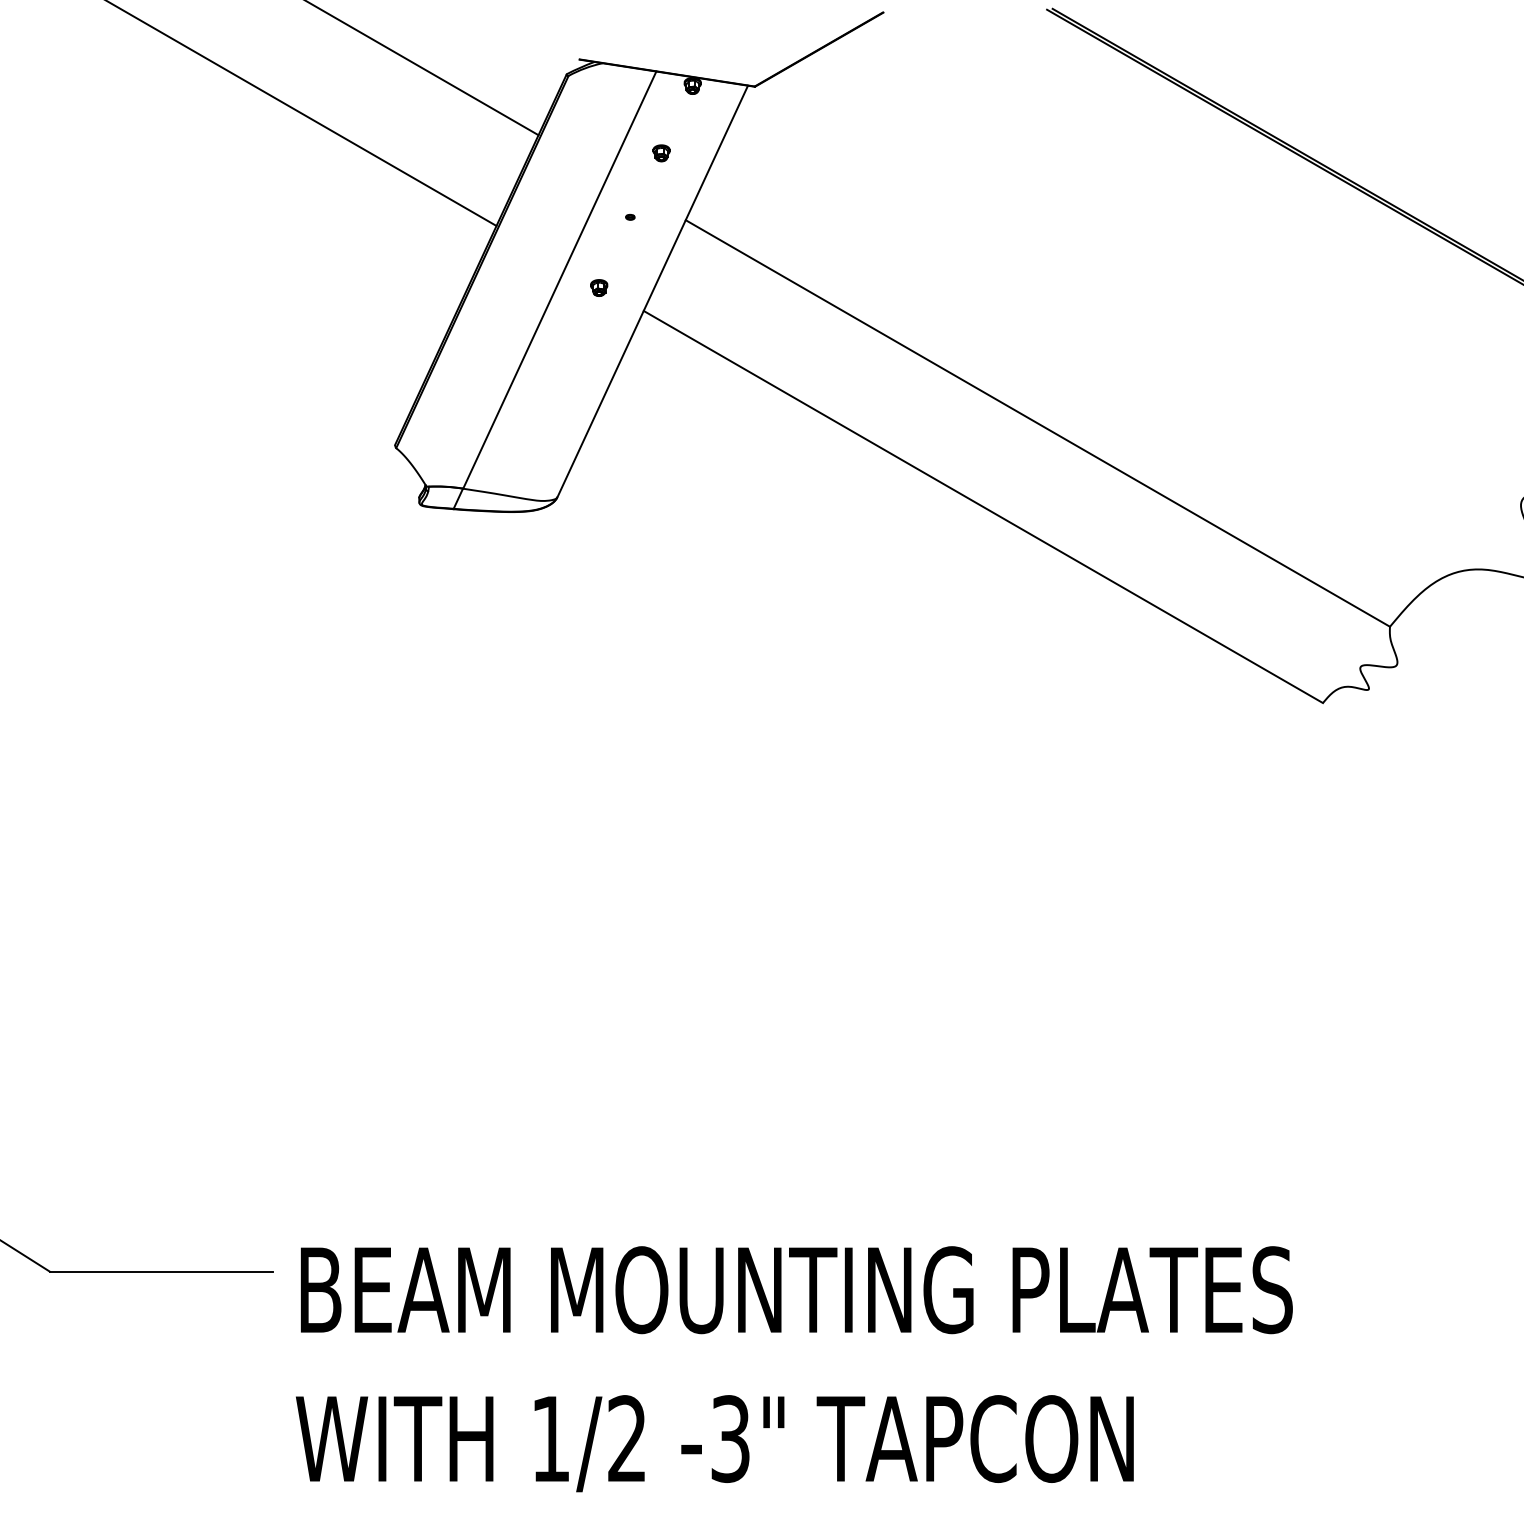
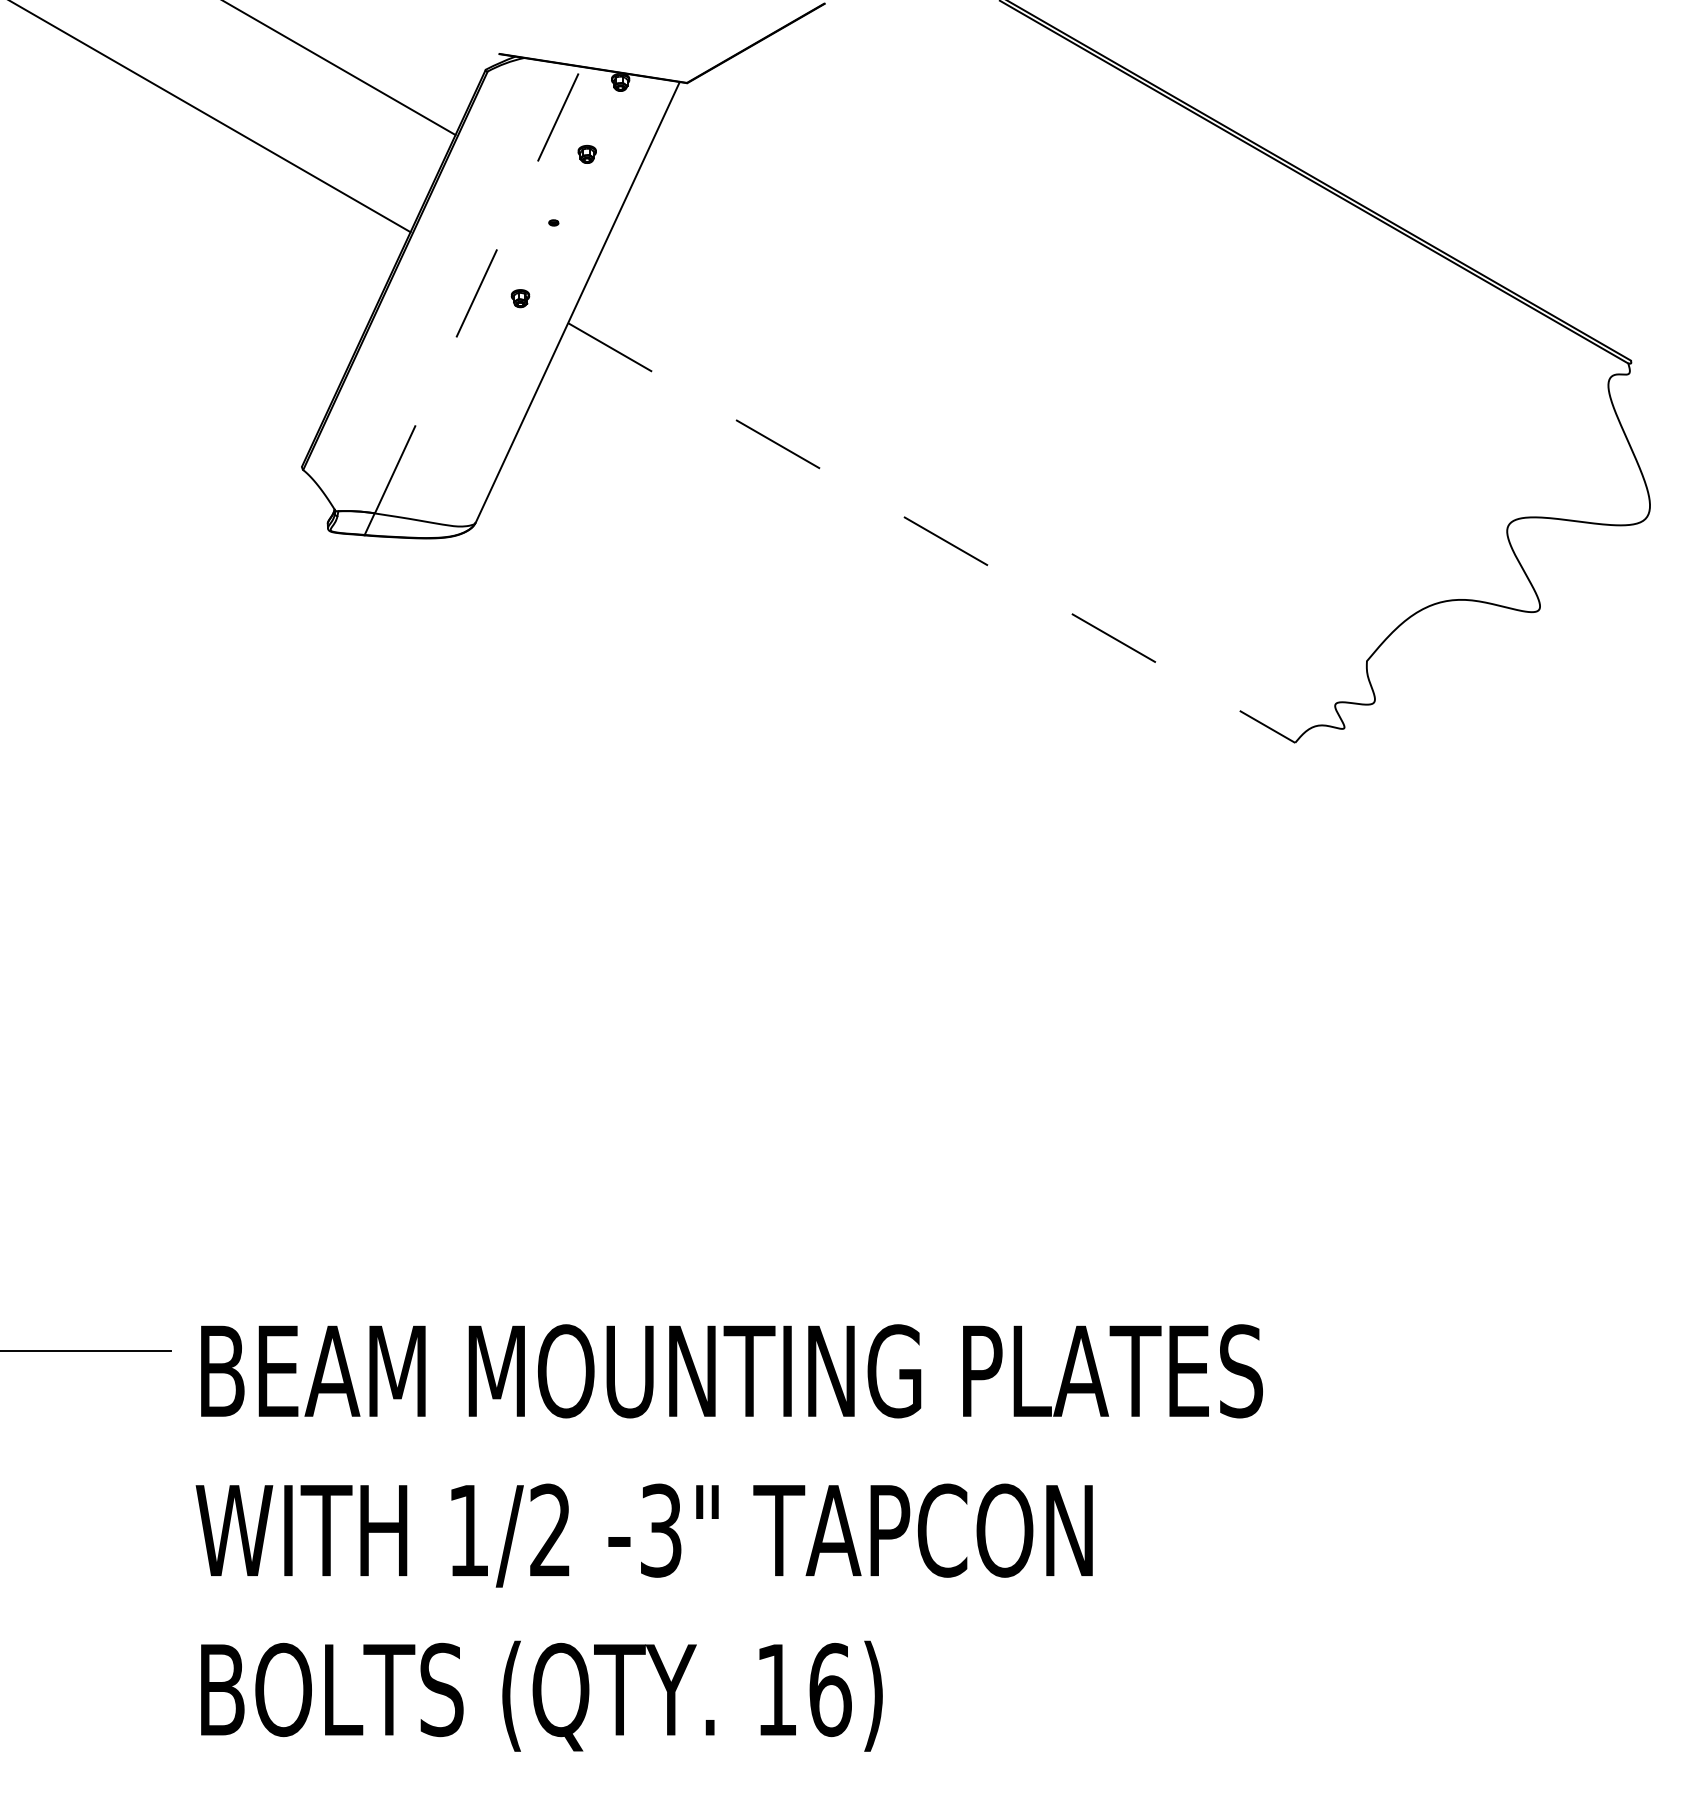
line: (559, 280) -> (478, 290), solid -> dashed
line: (1037, 423) -> (989, 443), removed
line: (983, 507) -> (931, 533), solid -> dashed

